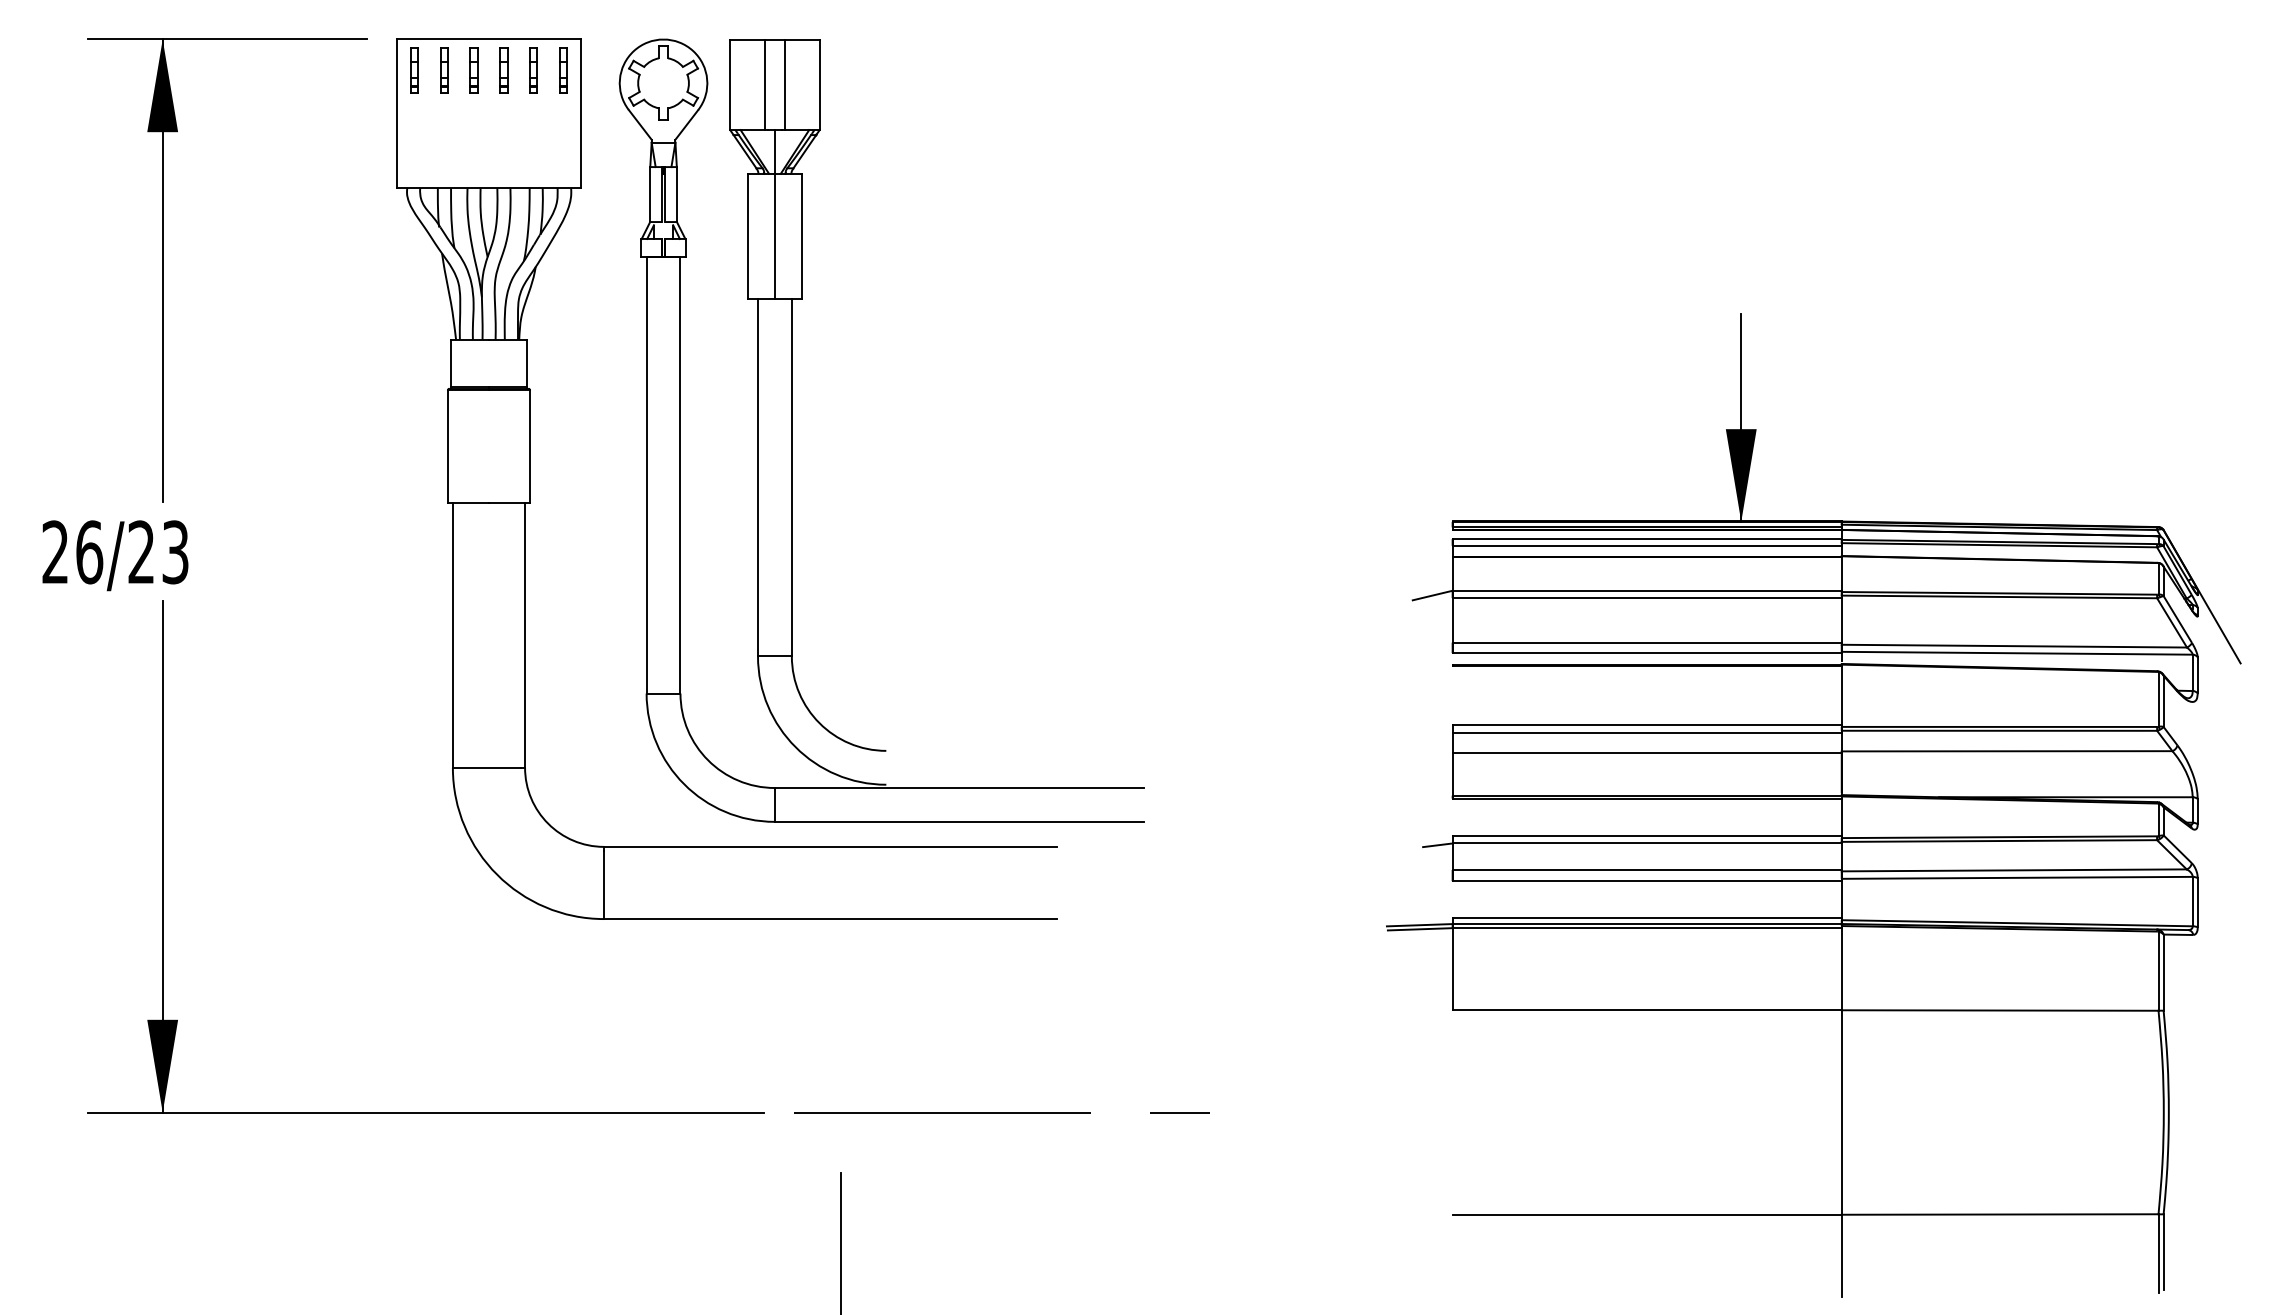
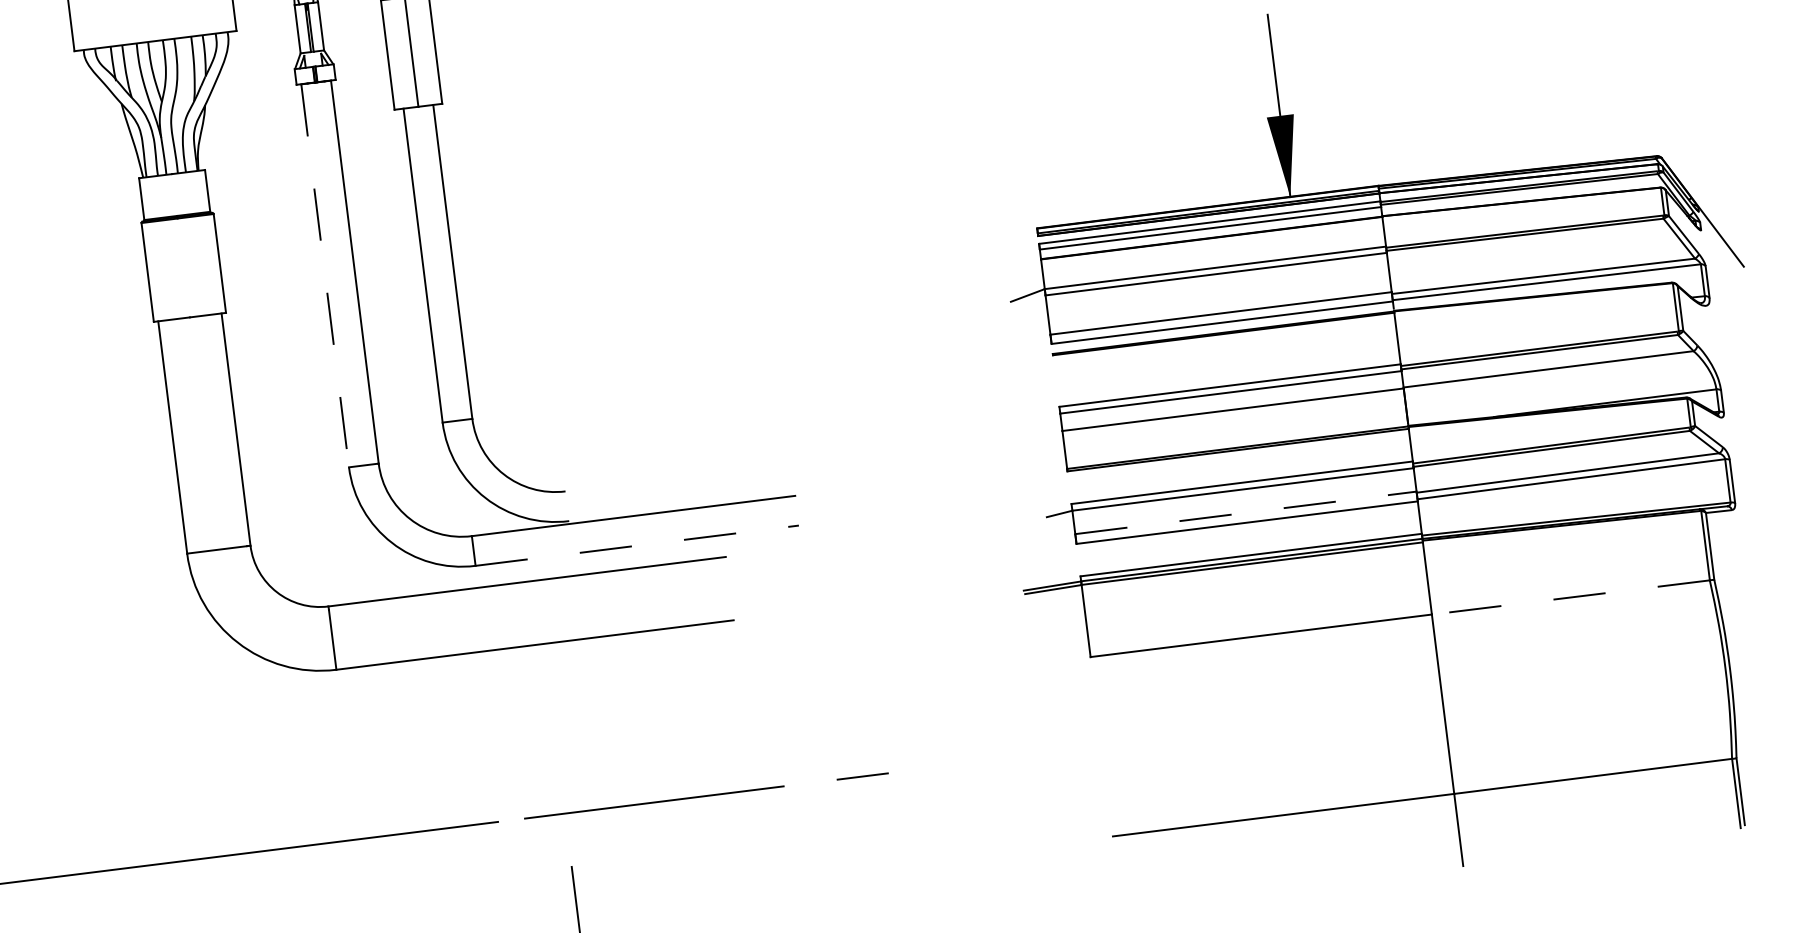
line: (646, 475) -> (325, 276), solid -> dashed
line: (959, 821) -> (637, 545), solid -> dashed
line: (1647, 870) -> (1246, 513), solid -> dashed
line: (1999, 1010) -> (1570, 597), solid -> dashed

